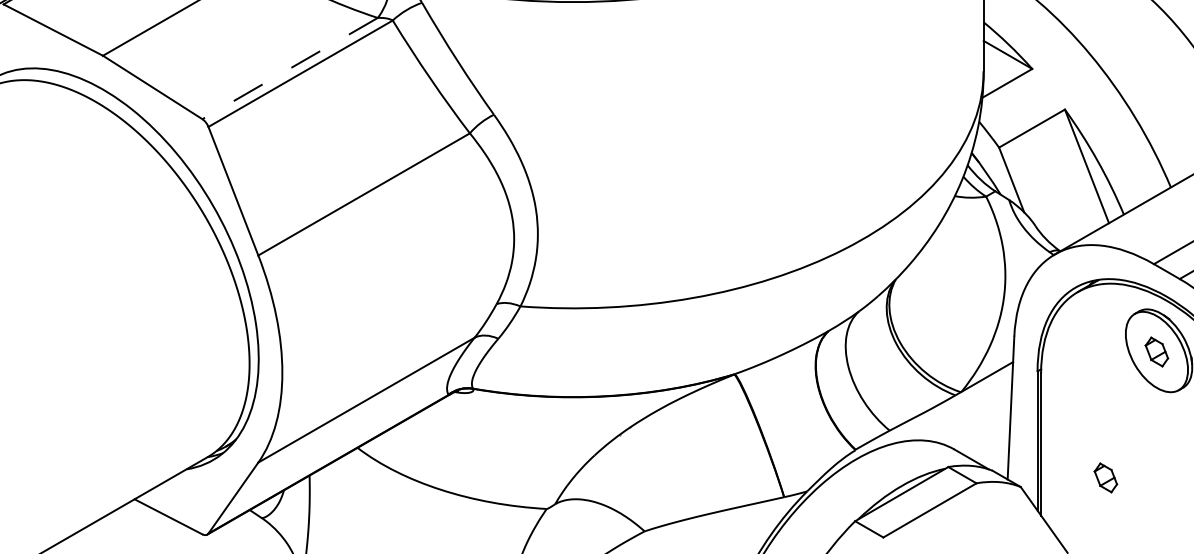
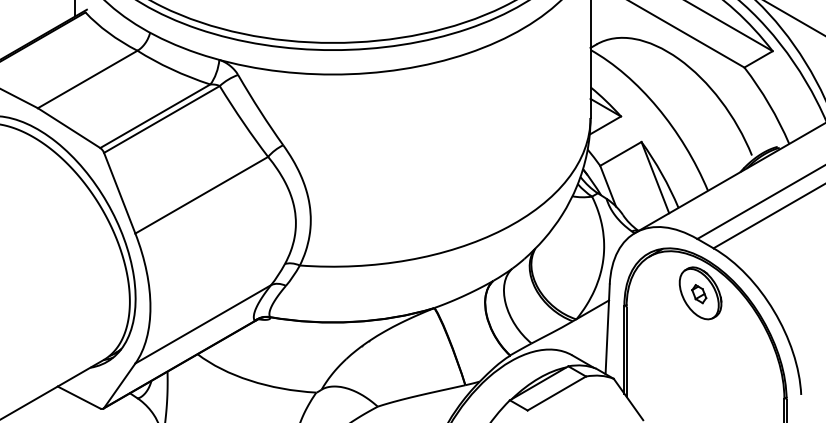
line: (290, 68) -> (155, 116), dashed -> solid
part: (1106, 478) -> (667, 373), removed

